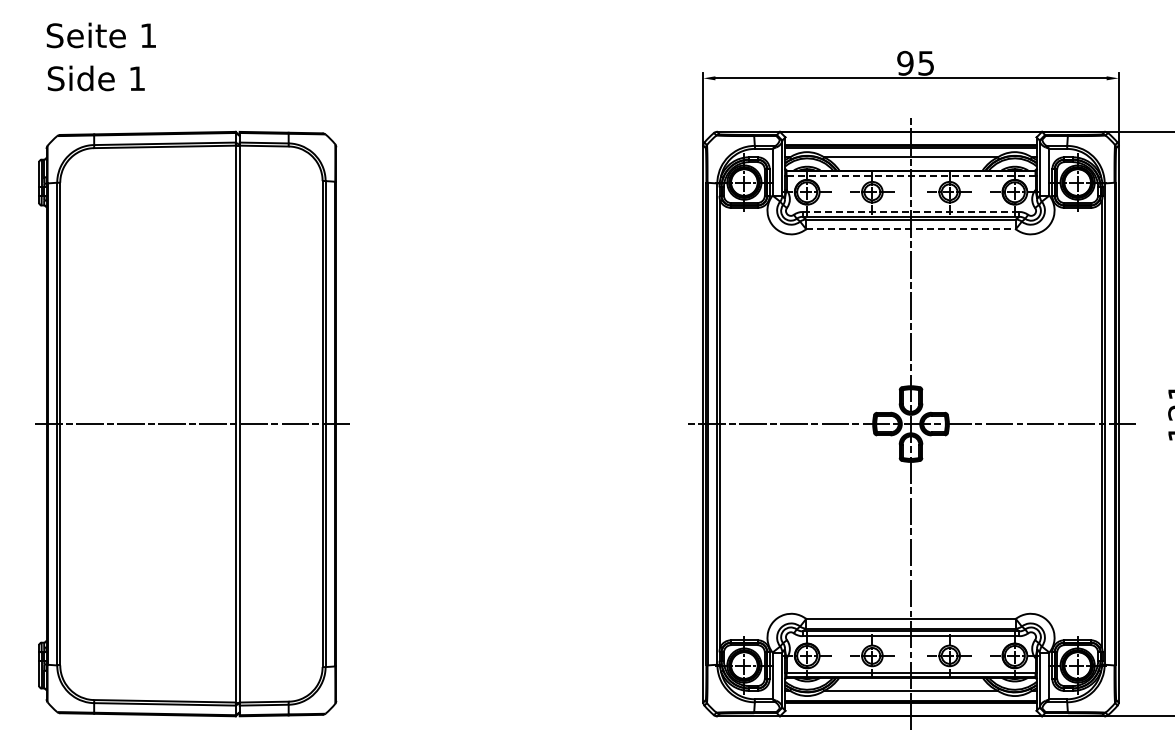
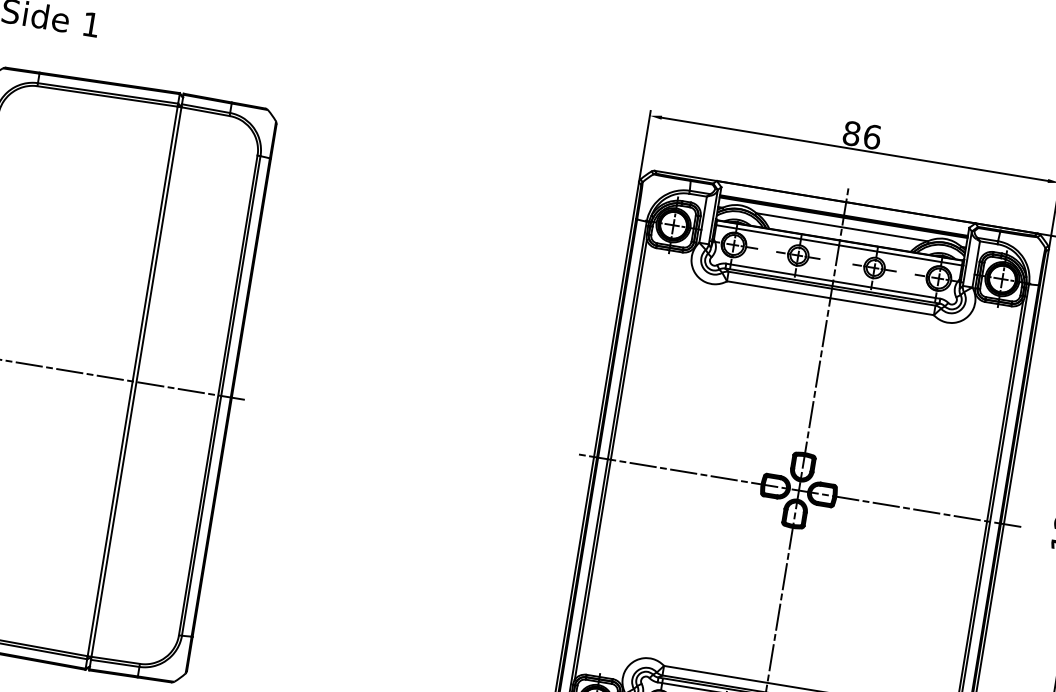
text: (915, 62) -> (861, 134), 95 -> 86
line: (911, 175) -> (839, 245), dashed -> solid
line: (910, 212) -> (832, 281), dashed -> solid
line: (911, 229) -> (830, 298), dashed -> solid

